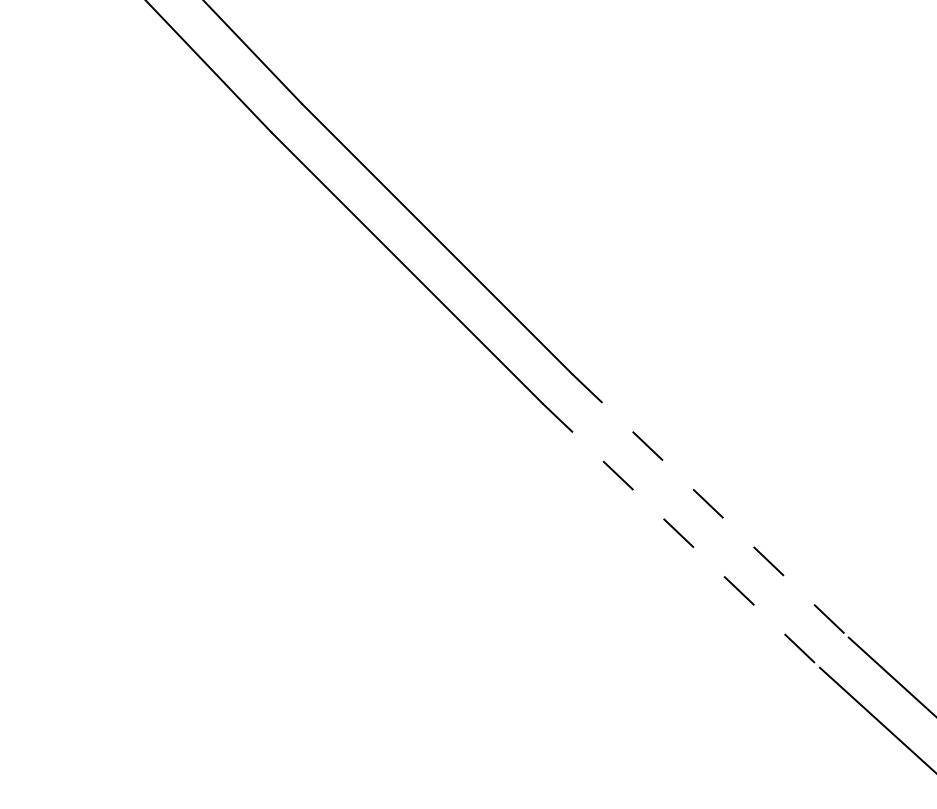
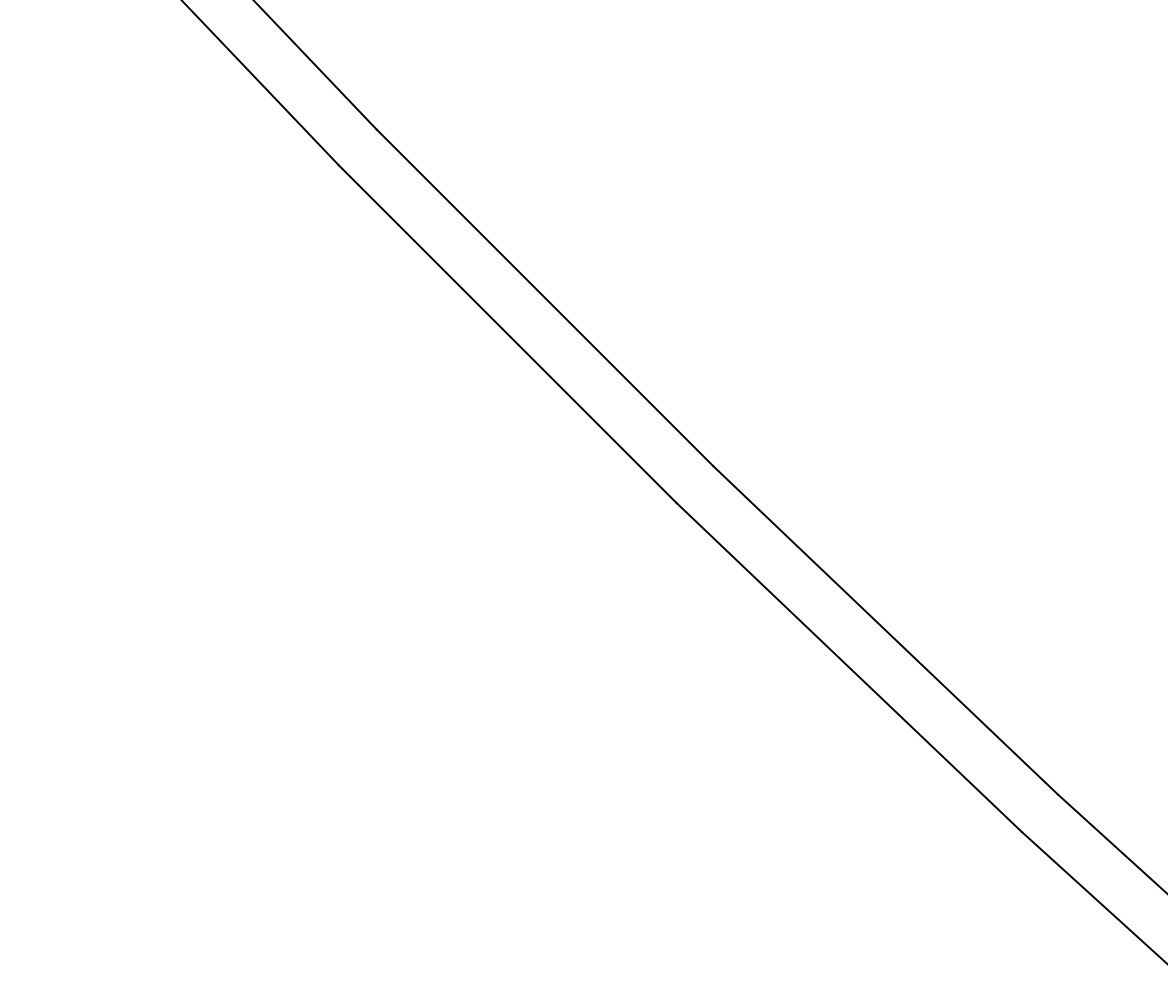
line: (710, 506) -> (885, 631), dashed -> solid
line: (681, 535) -> (849, 667), dashed -> solid

